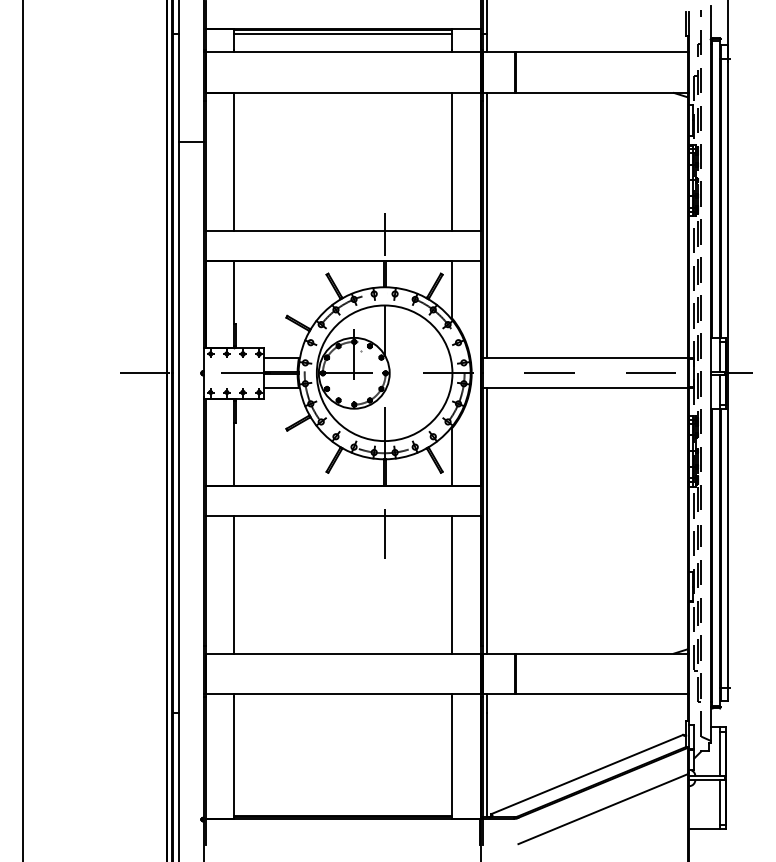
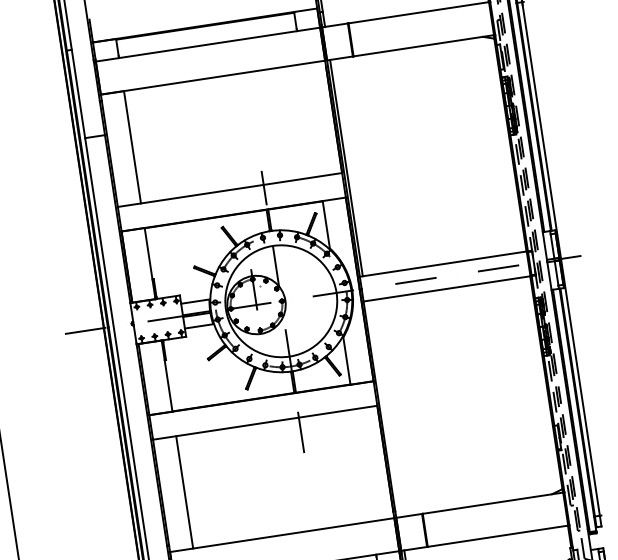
line: (343, 34) -> (205, 29), removed
line: (452, 161) -> (310, 120), removed
line: (486, 520) -> (382, 408), removed
line: (452, 584) -> (362, 465), removed

